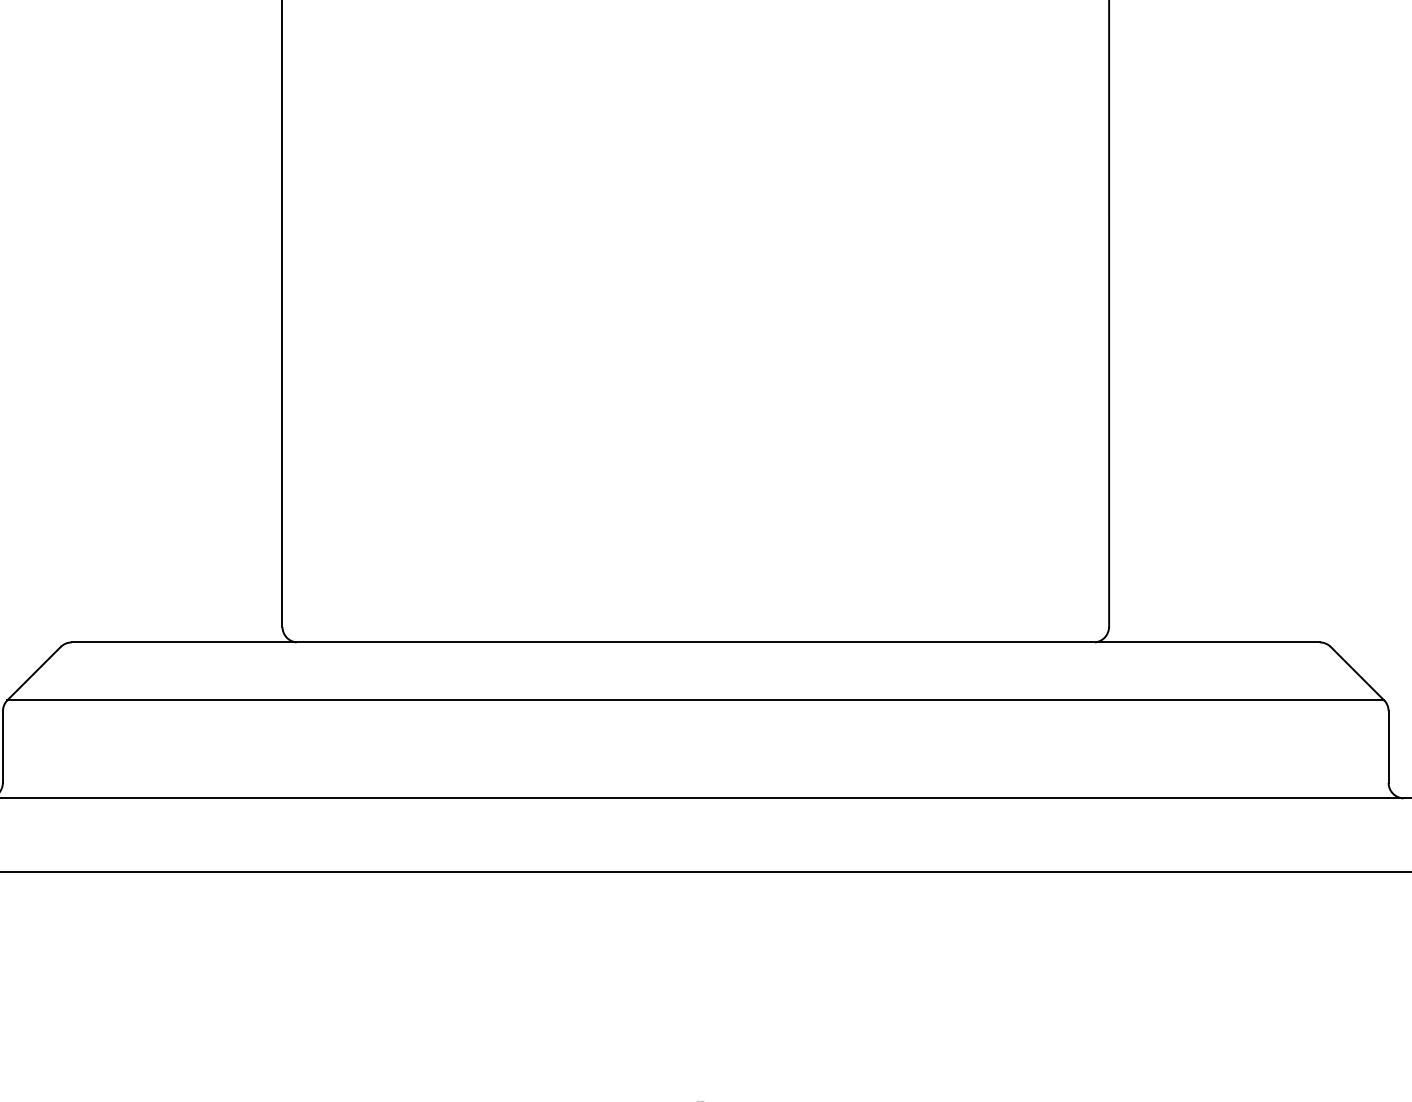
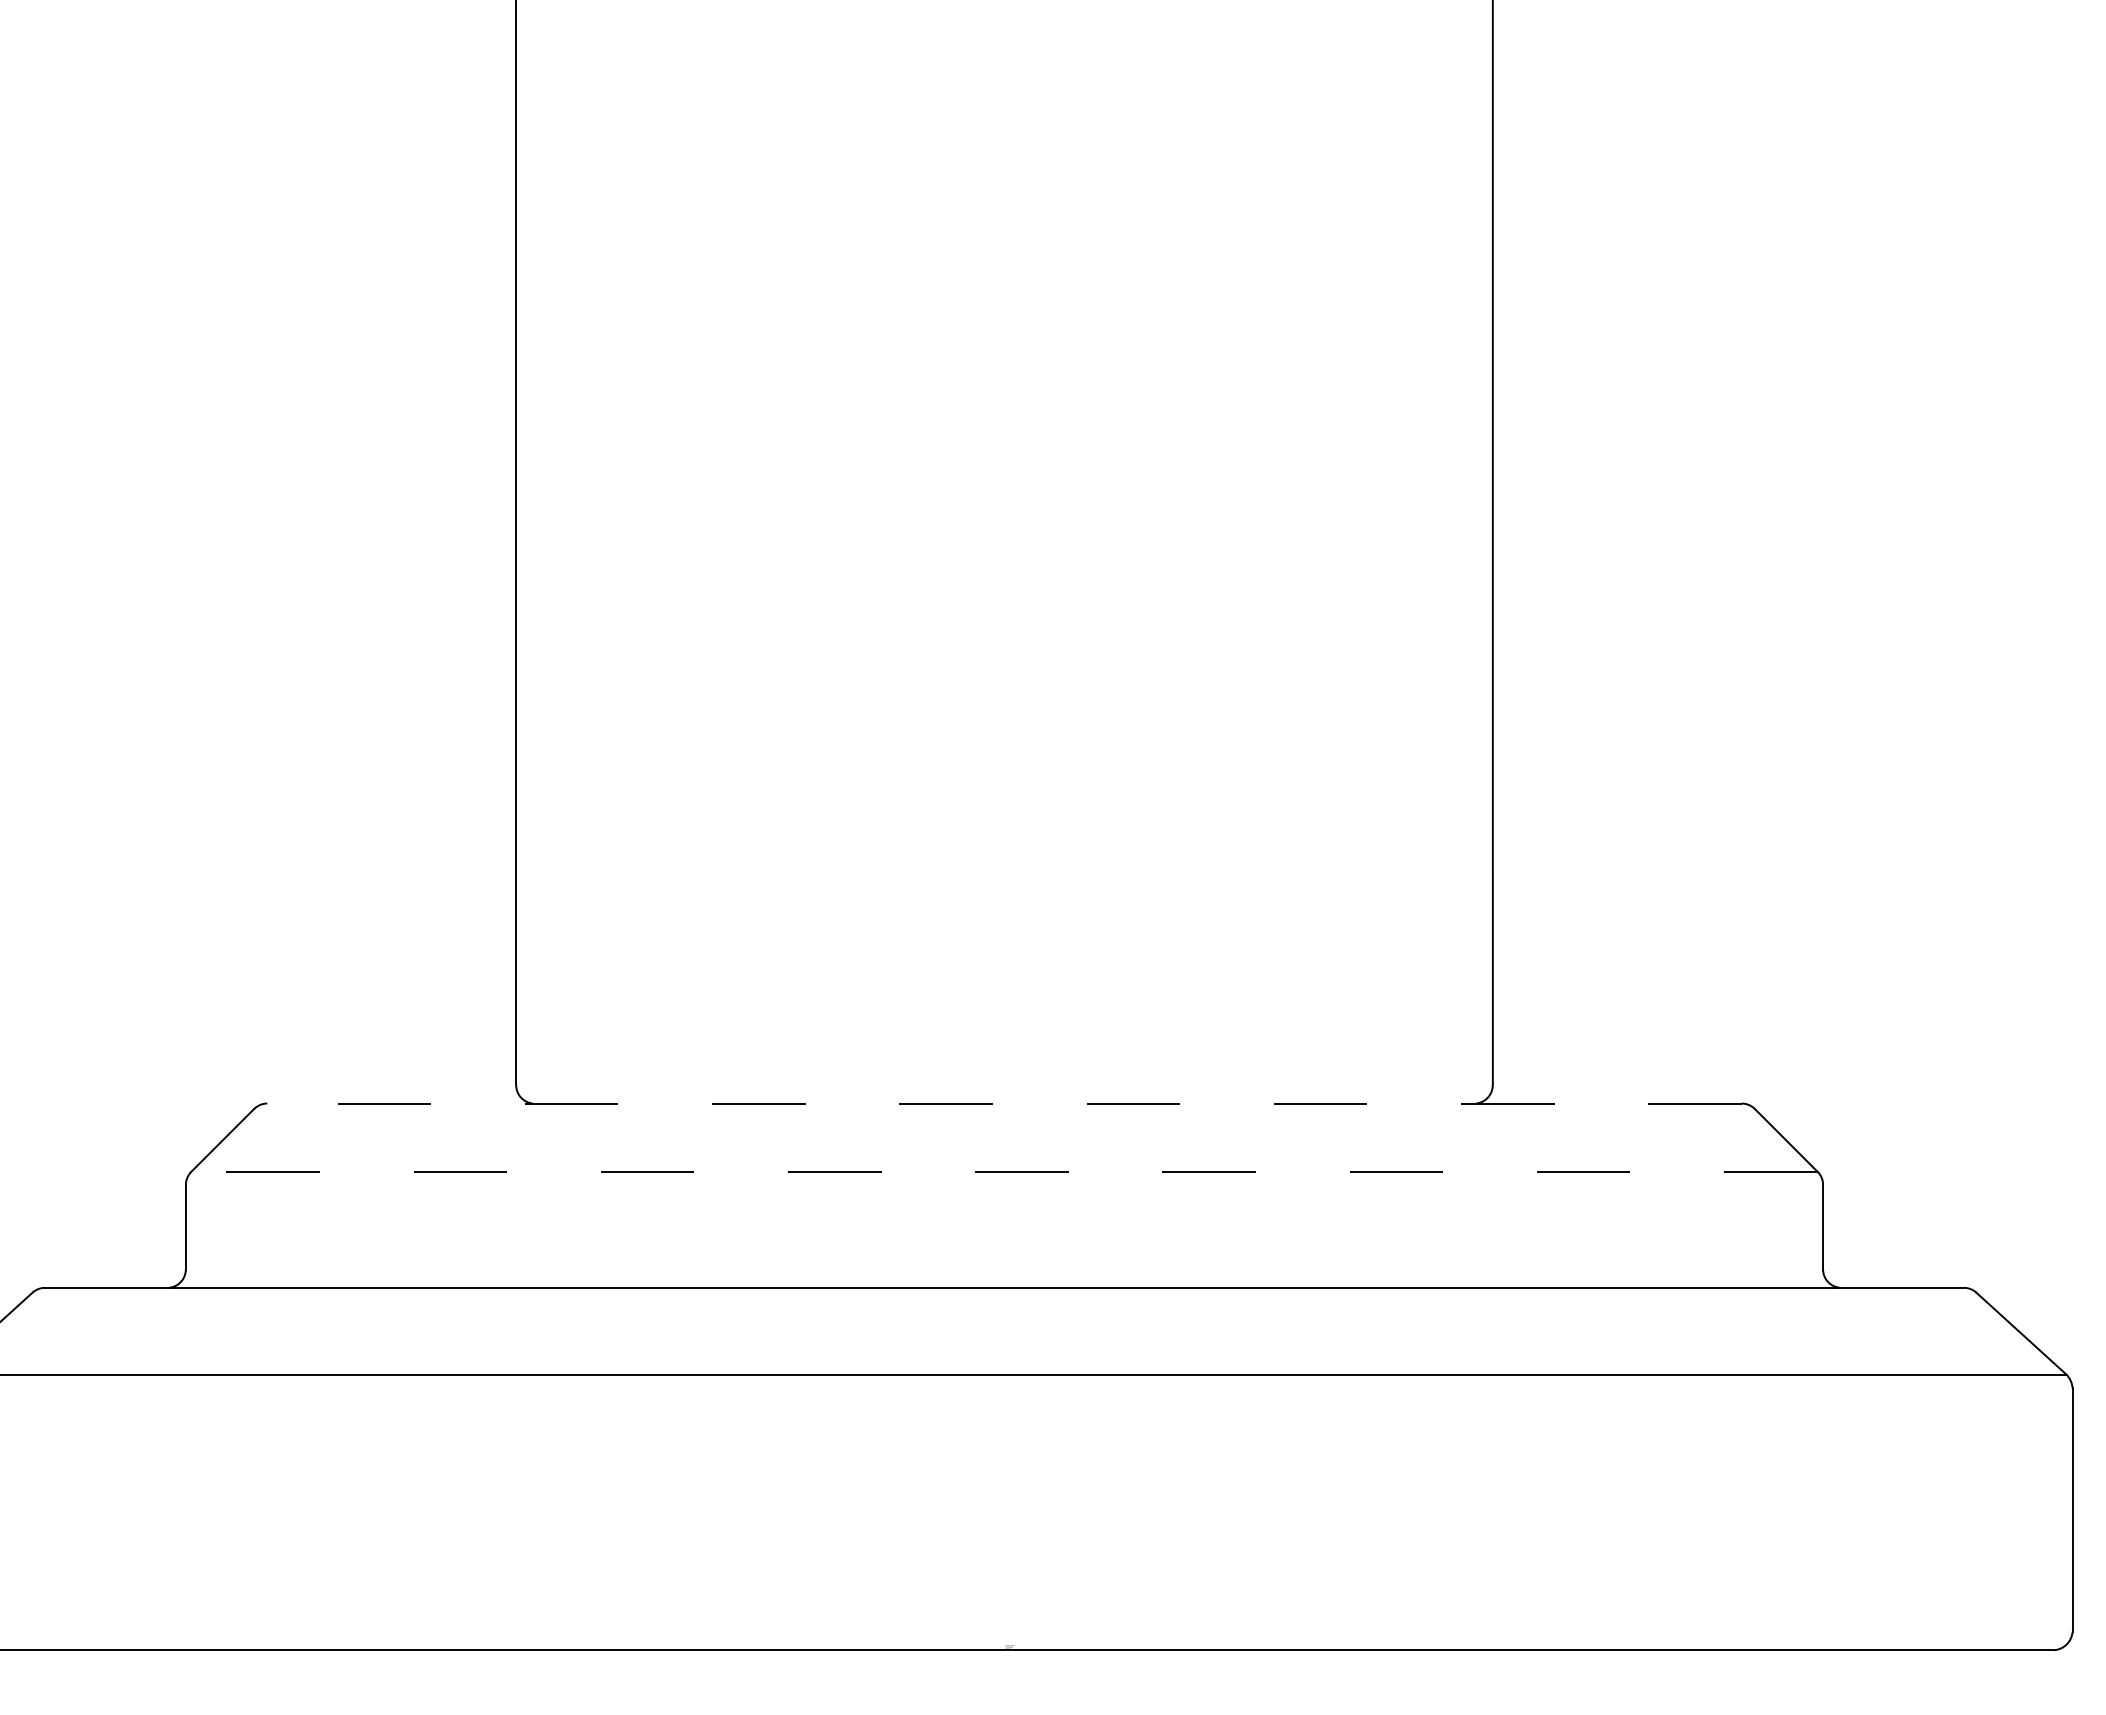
line: (695, 642) -> (1004, 1103), solid -> dashed
line: (694, 699) -> (1003, 1171), solid -> dashed

